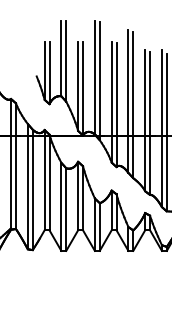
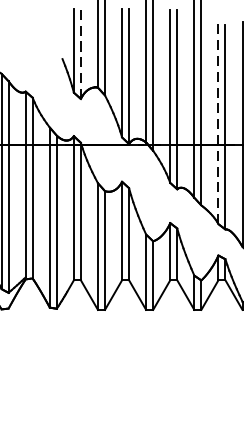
line: (49, 72) -> (80, 53), solid -> dashed
line: (145, 120) -> (218, 122), solid -> dashed

